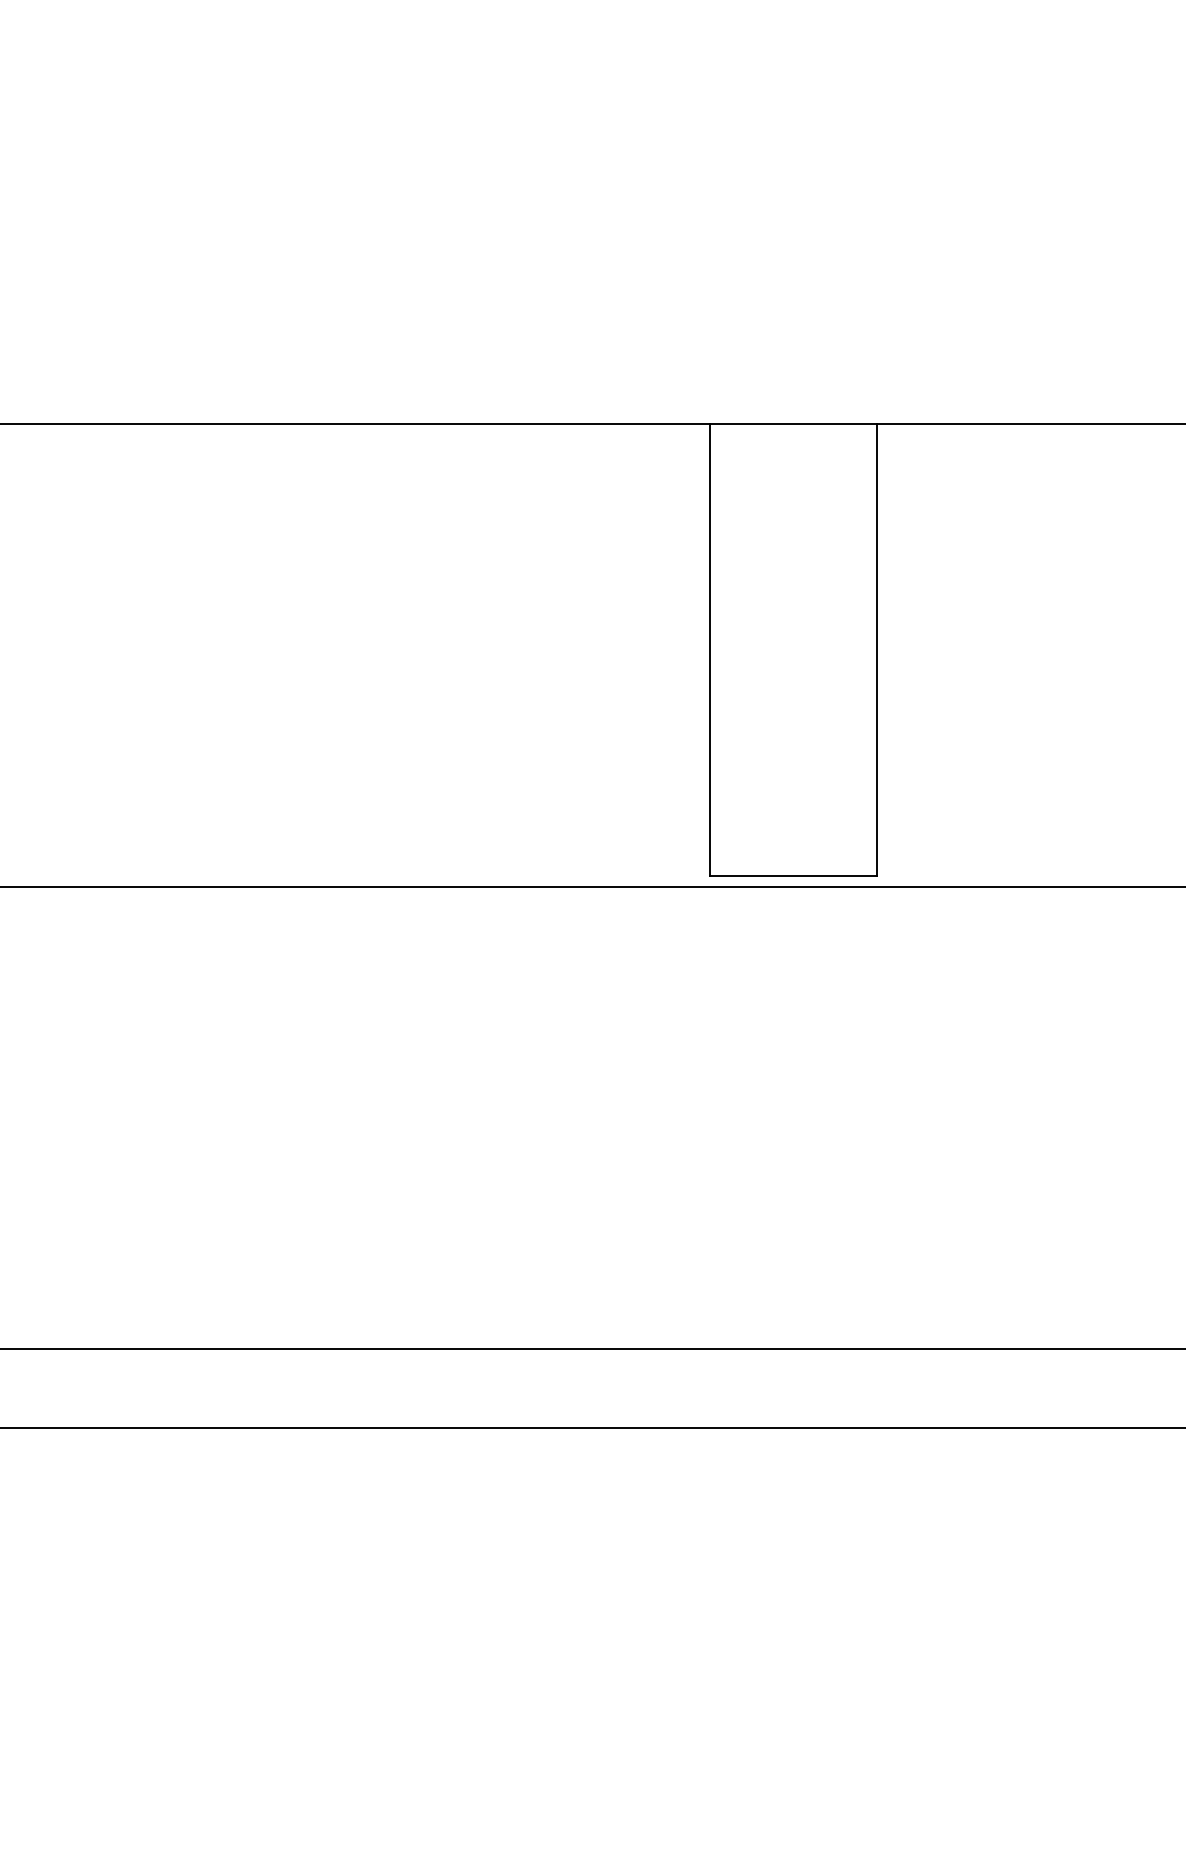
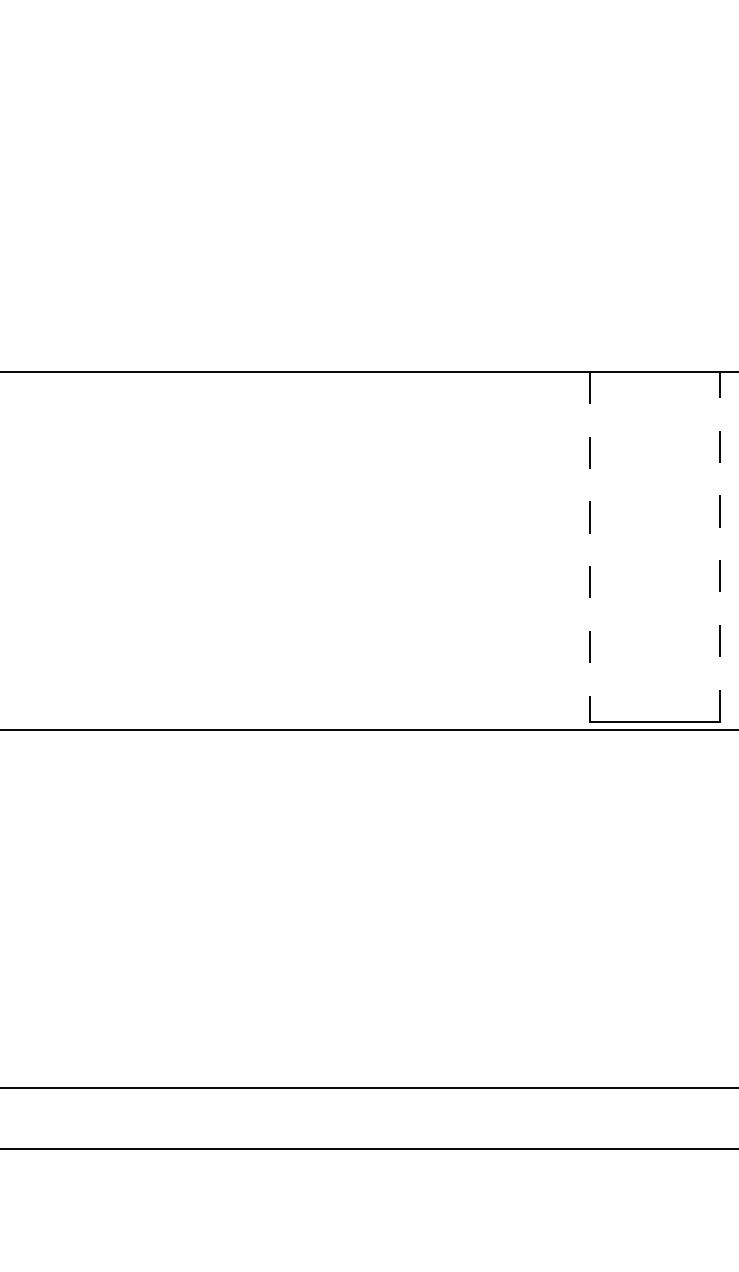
line: (877, 649) -> (720, 546), solid -> dashed
line: (709, 650) -> (590, 547), solid -> dashed

